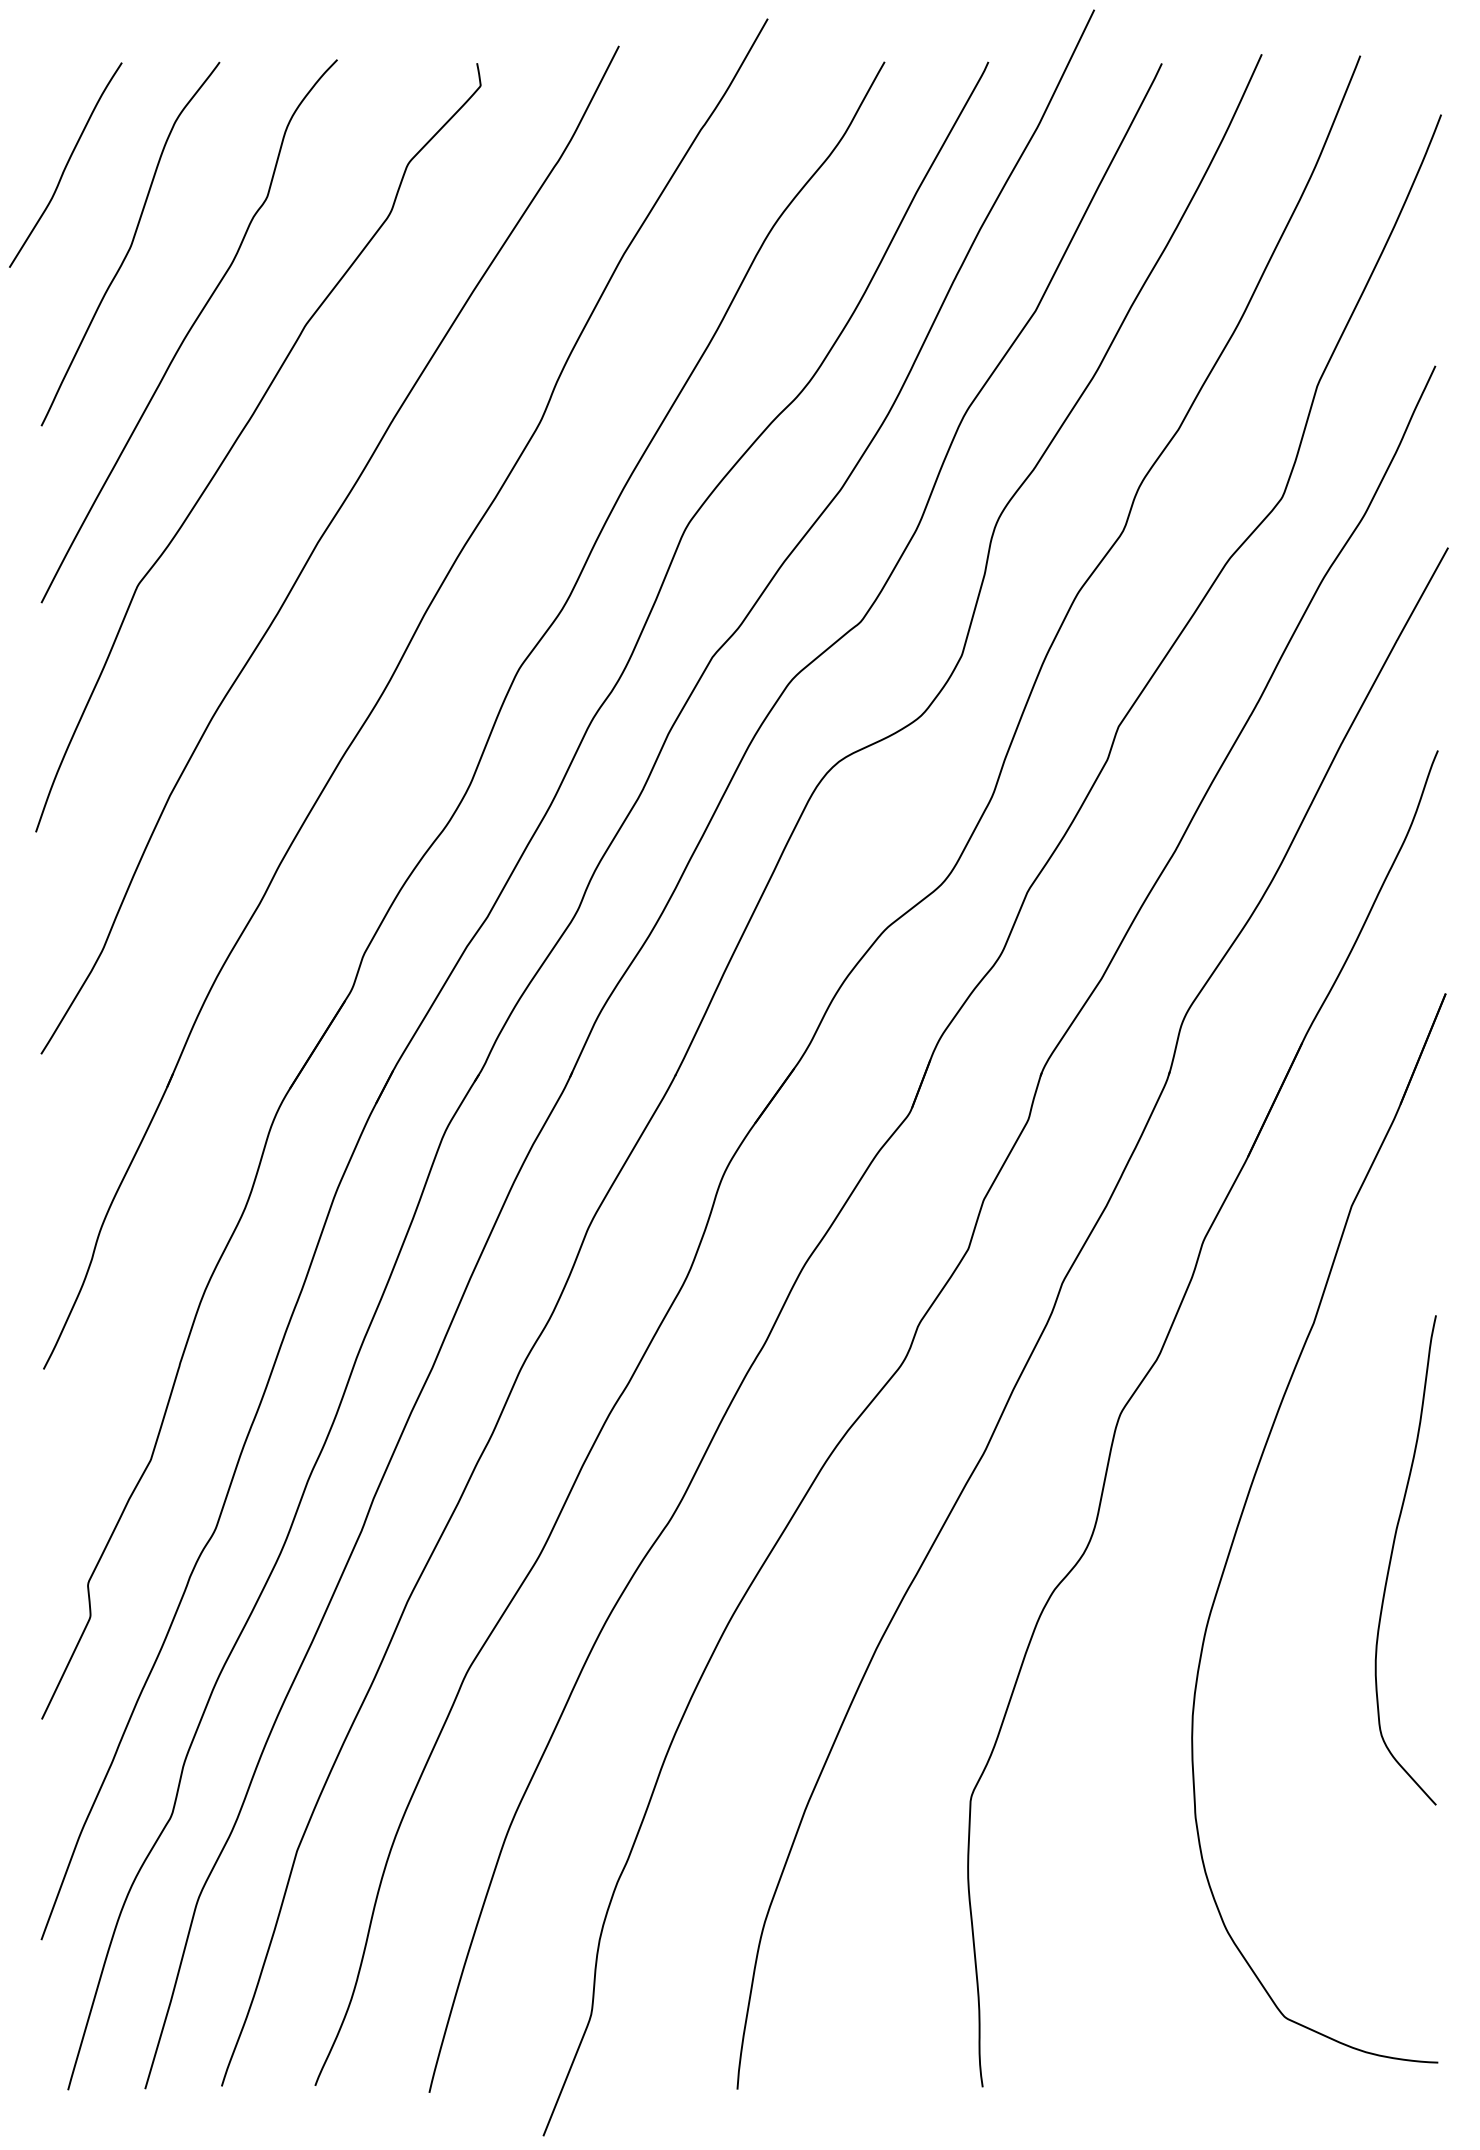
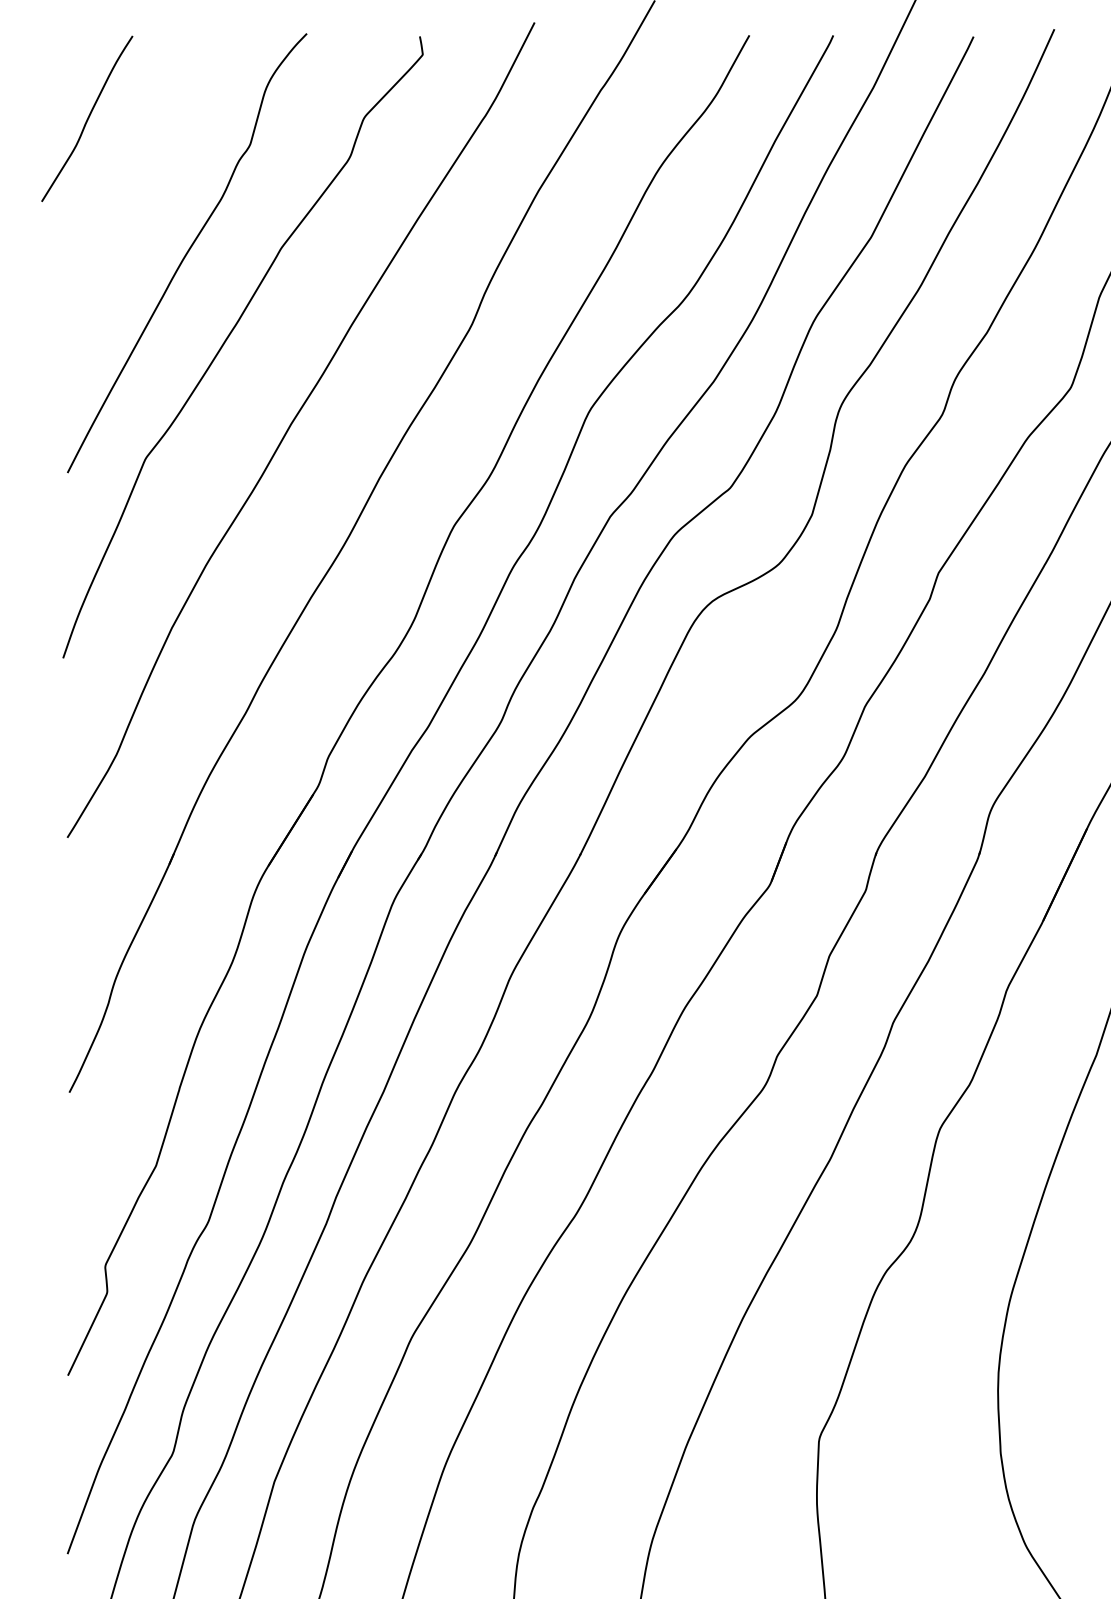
curve: (131, 243) -> (140, 182), removed

